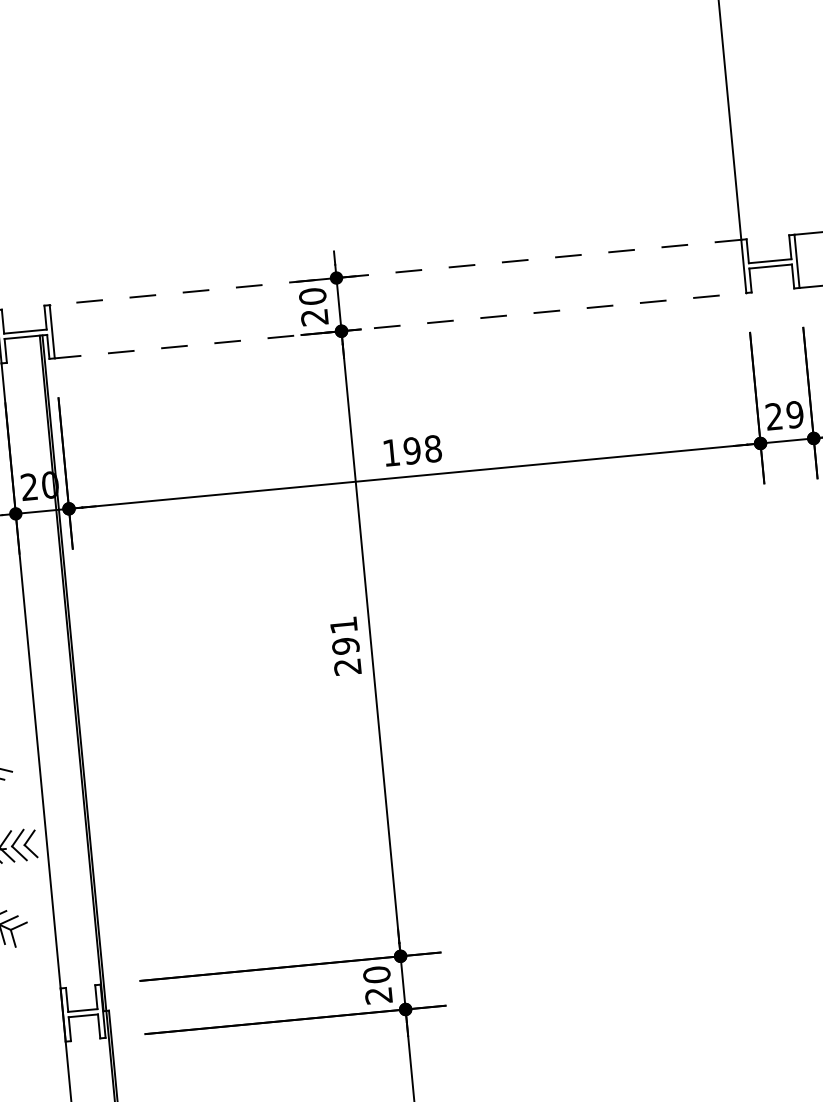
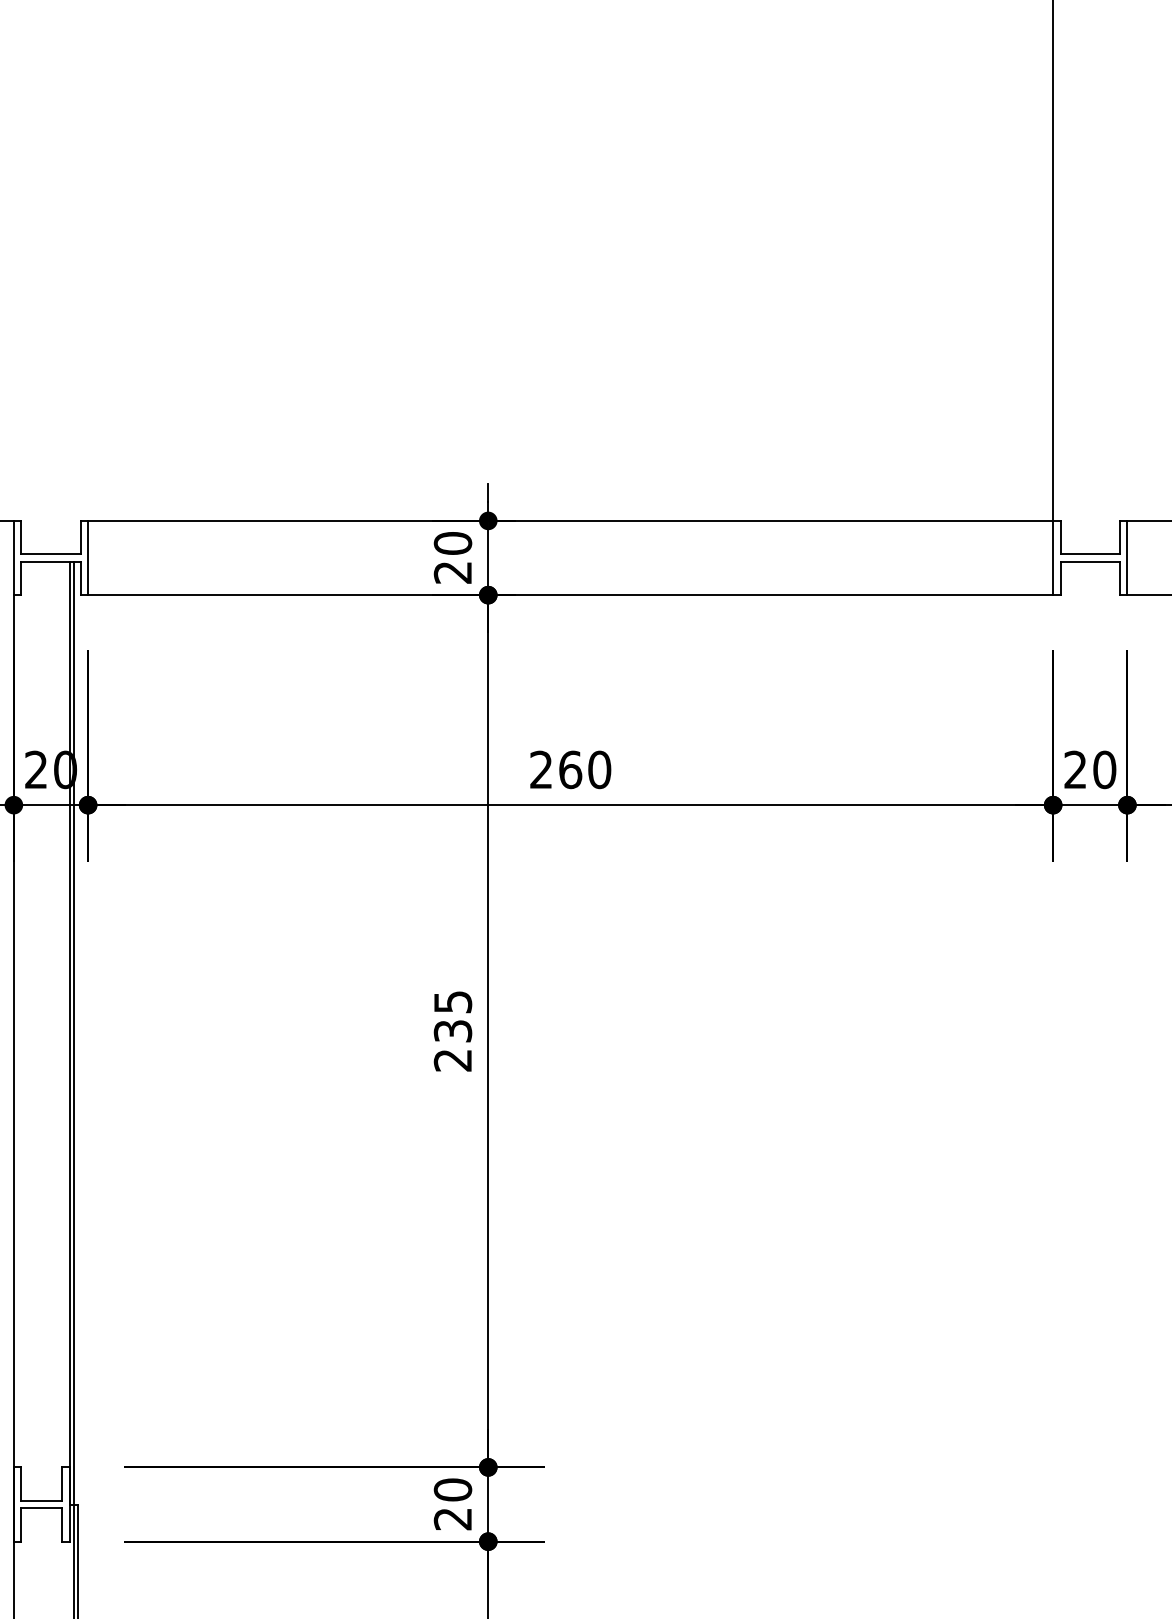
line: (395, 272) -> (570, 520), dashed -> solid
line: (400, 325) -> (570, 595), dashed -> solid
text: (794, 414) -> (1104, 769), 29 -> 20
text: (412, 450) -> (570, 769), 198 -> 260
text: (345, 635) -> (453, 1016), 291 -> 235

